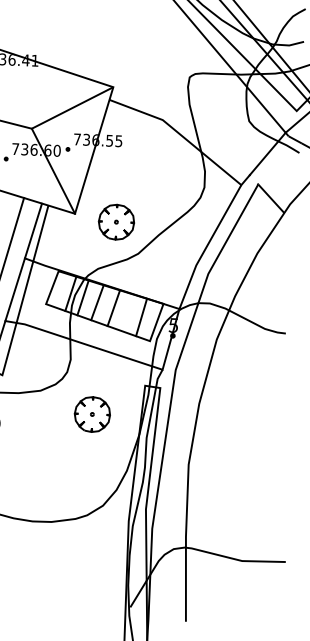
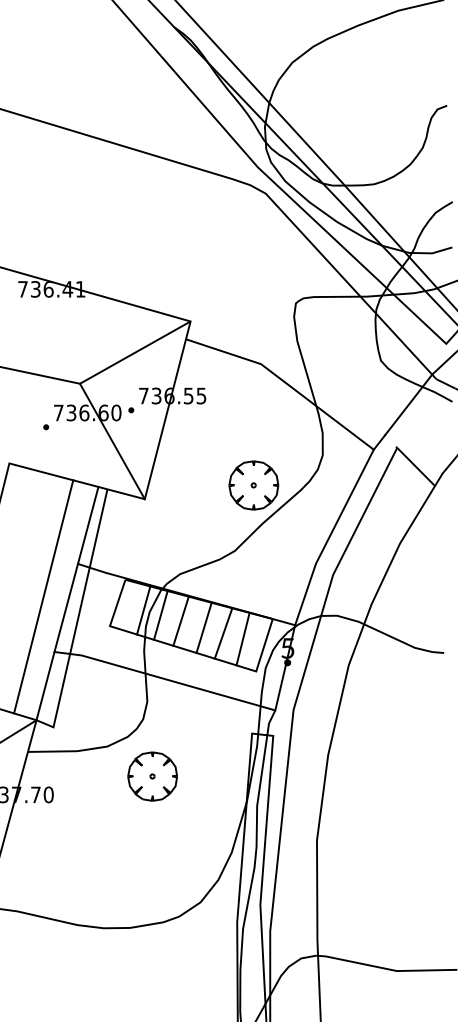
part: (116, 222) -> (253, 485), moved
line: (127, 312) -> (223, 633), added
part: (92, 414) -> (152, 776), moved

